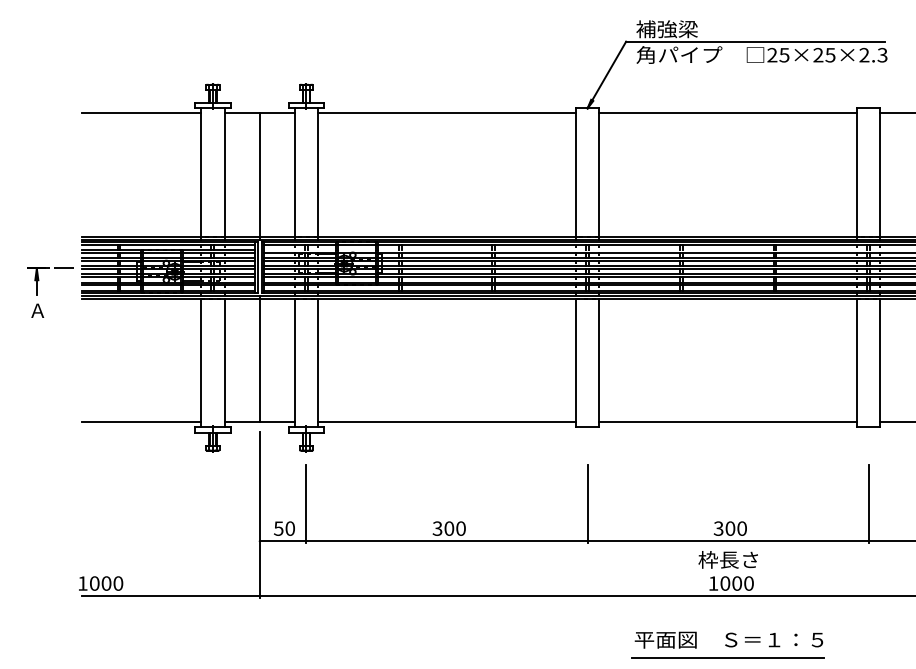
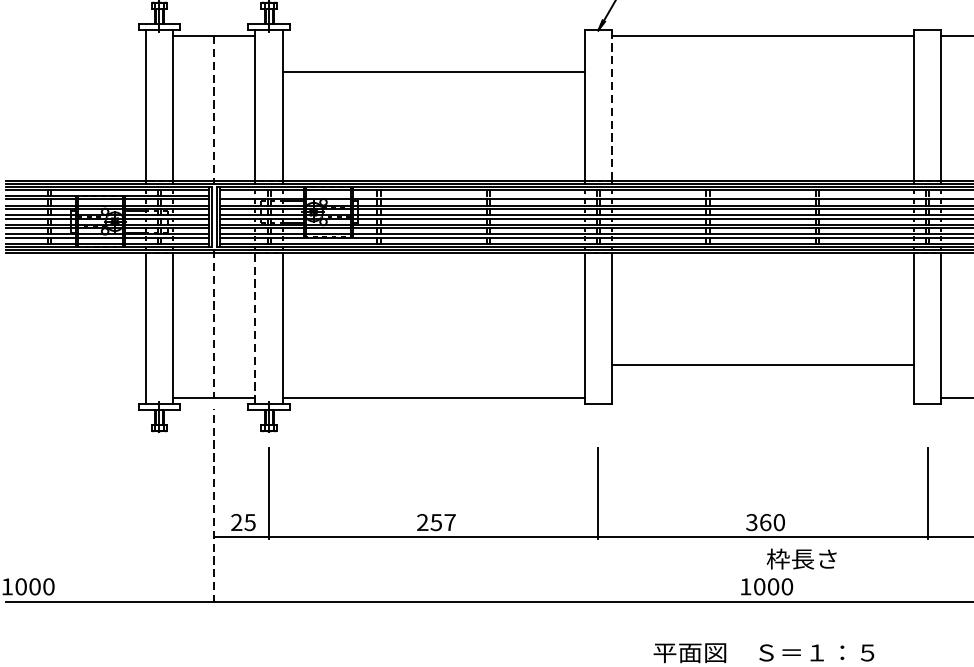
line: (141, 113) -> (75, 36), removed
line: (446, 113) -> (433, 72), moved
line: (599, 173) -> (612, 106), solid -> dashed
line: (259, 176) -> (214, 110), solid -> dashed
line: (259, 359) -> (214, 324), solid -> dashed
line: (294, 362) -> (255, 327), solid -> dashed
line: (141, 422) -> (75, 398), removed
line: (728, 422) -> (763, 365), moved
line: (259, 514) -> (214, 505), solid -> dashed
text: (284, 528) -> (243, 522), 50 -> 25
text: (448, 528) -> (435, 522), 300 -> 257
text: (730, 528) -> (765, 522), 300 -> 360
text: (727, 559) -> (800, 558), moved

